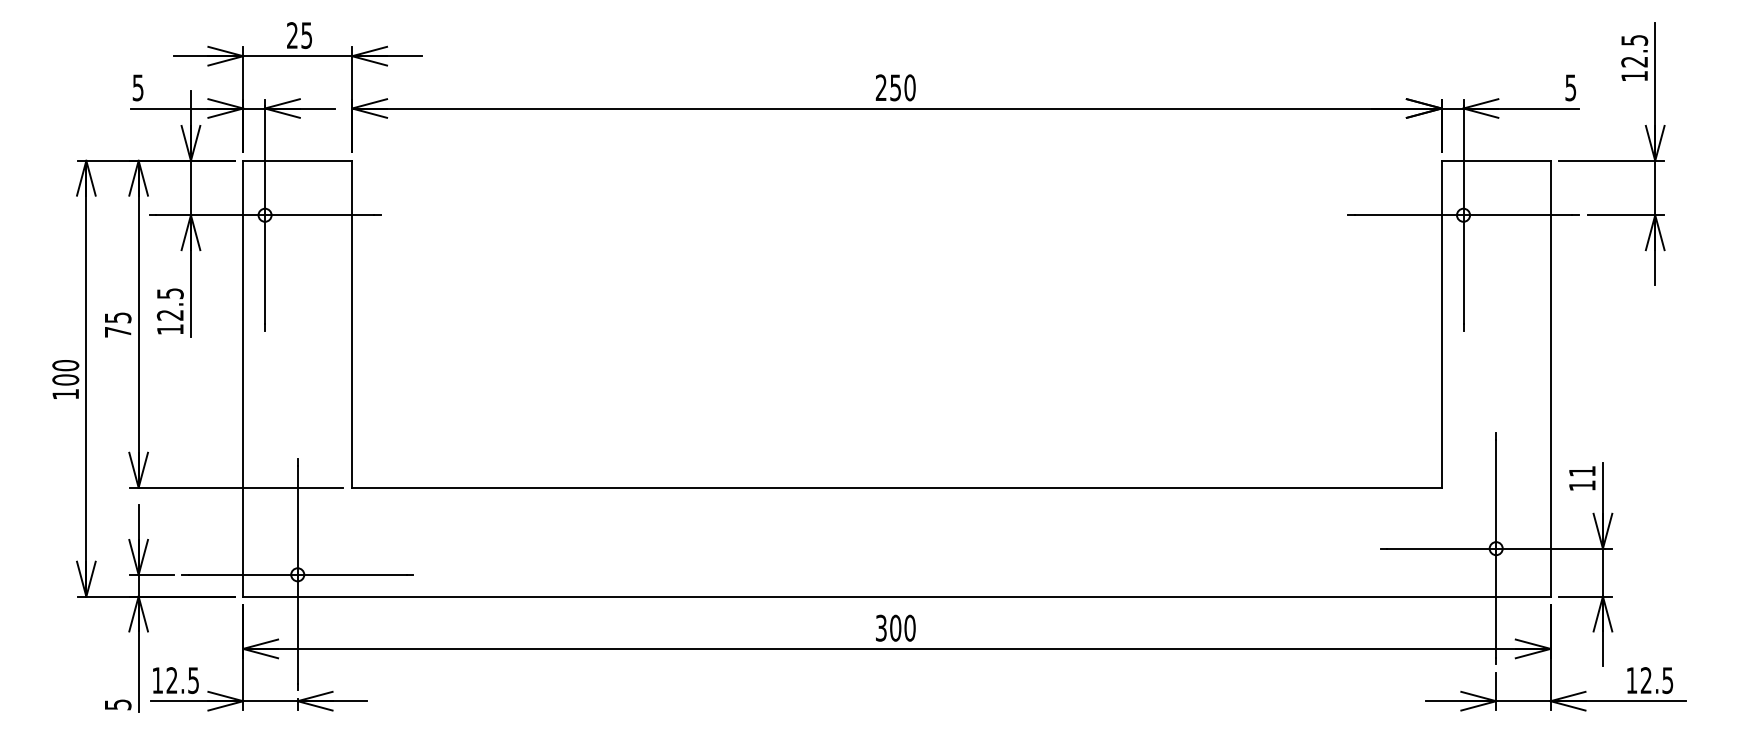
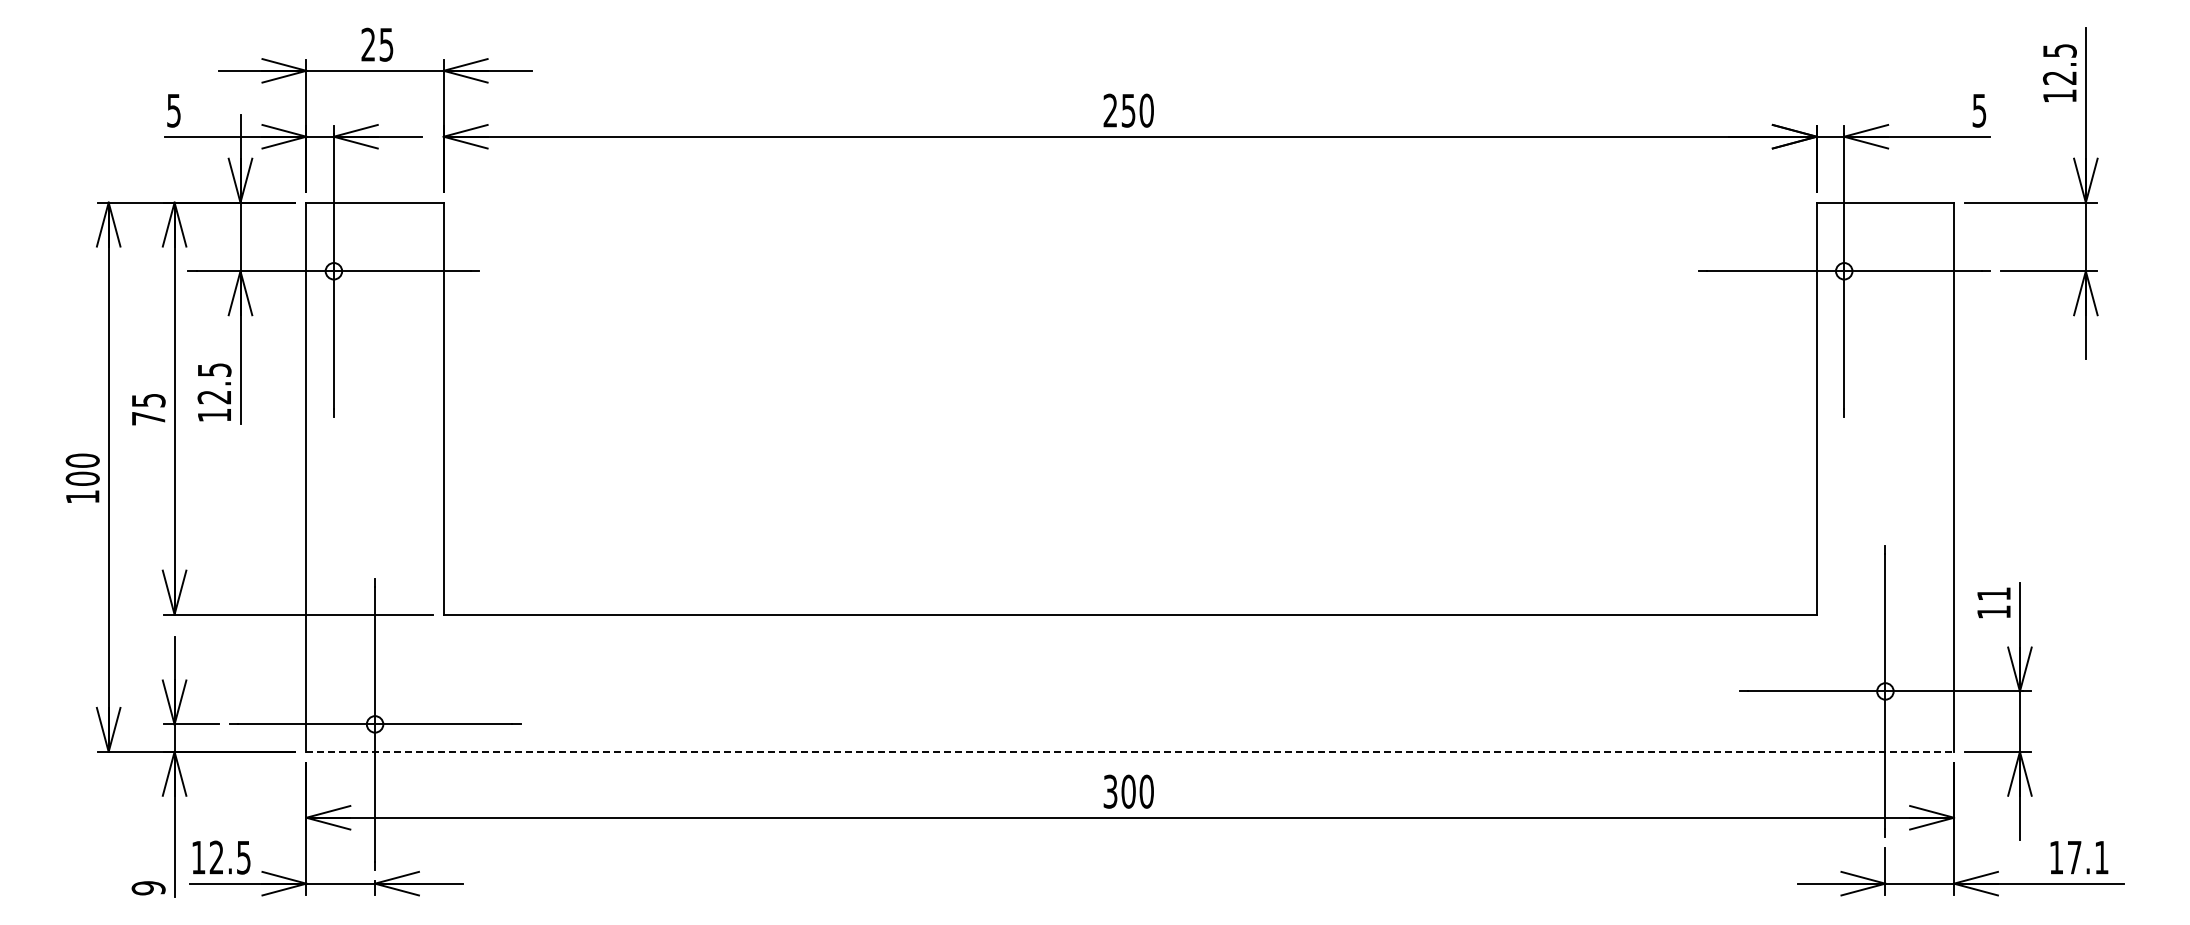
line: (897, 596) -> (1130, 751), solid -> dashed
text: (1656, 680) -> (2087, 857), 12.5 -> 17.1
text: (117, 705) -> (148, 888), 5 -> 9

